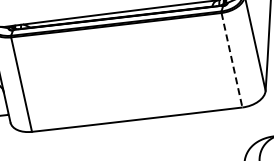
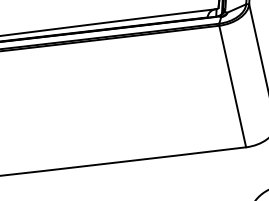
line: (232, 60) -> (233, 86), dashed -> solid

